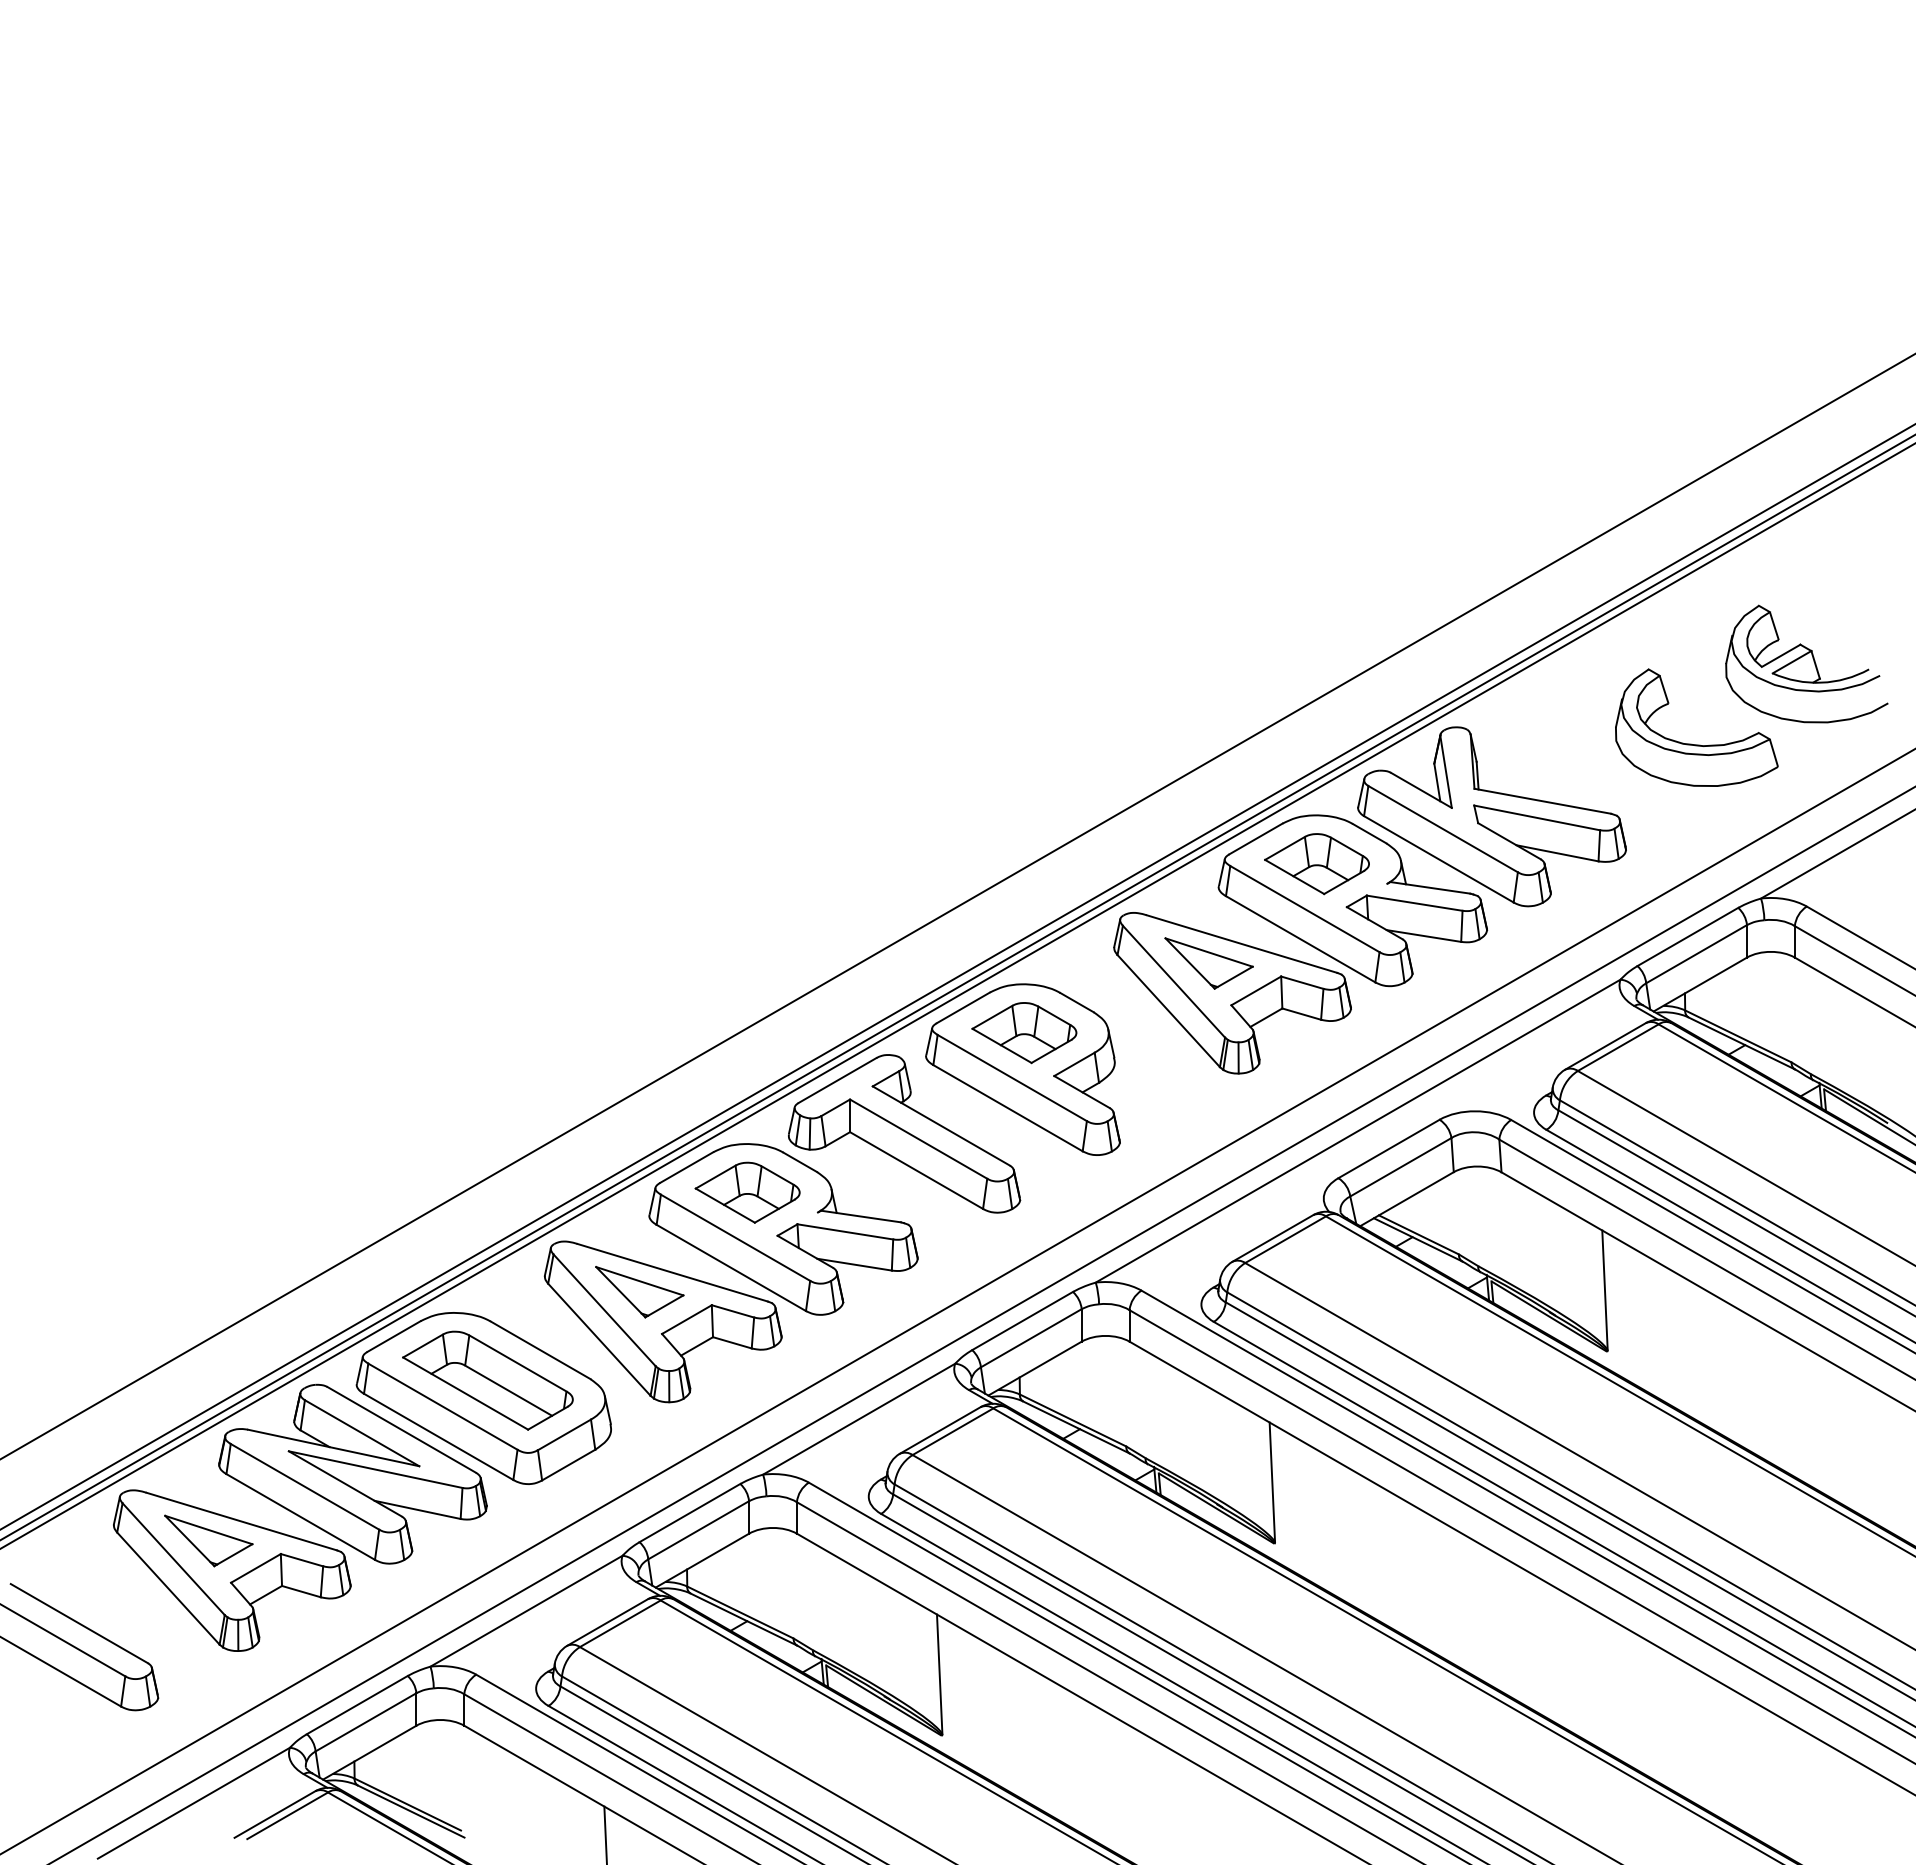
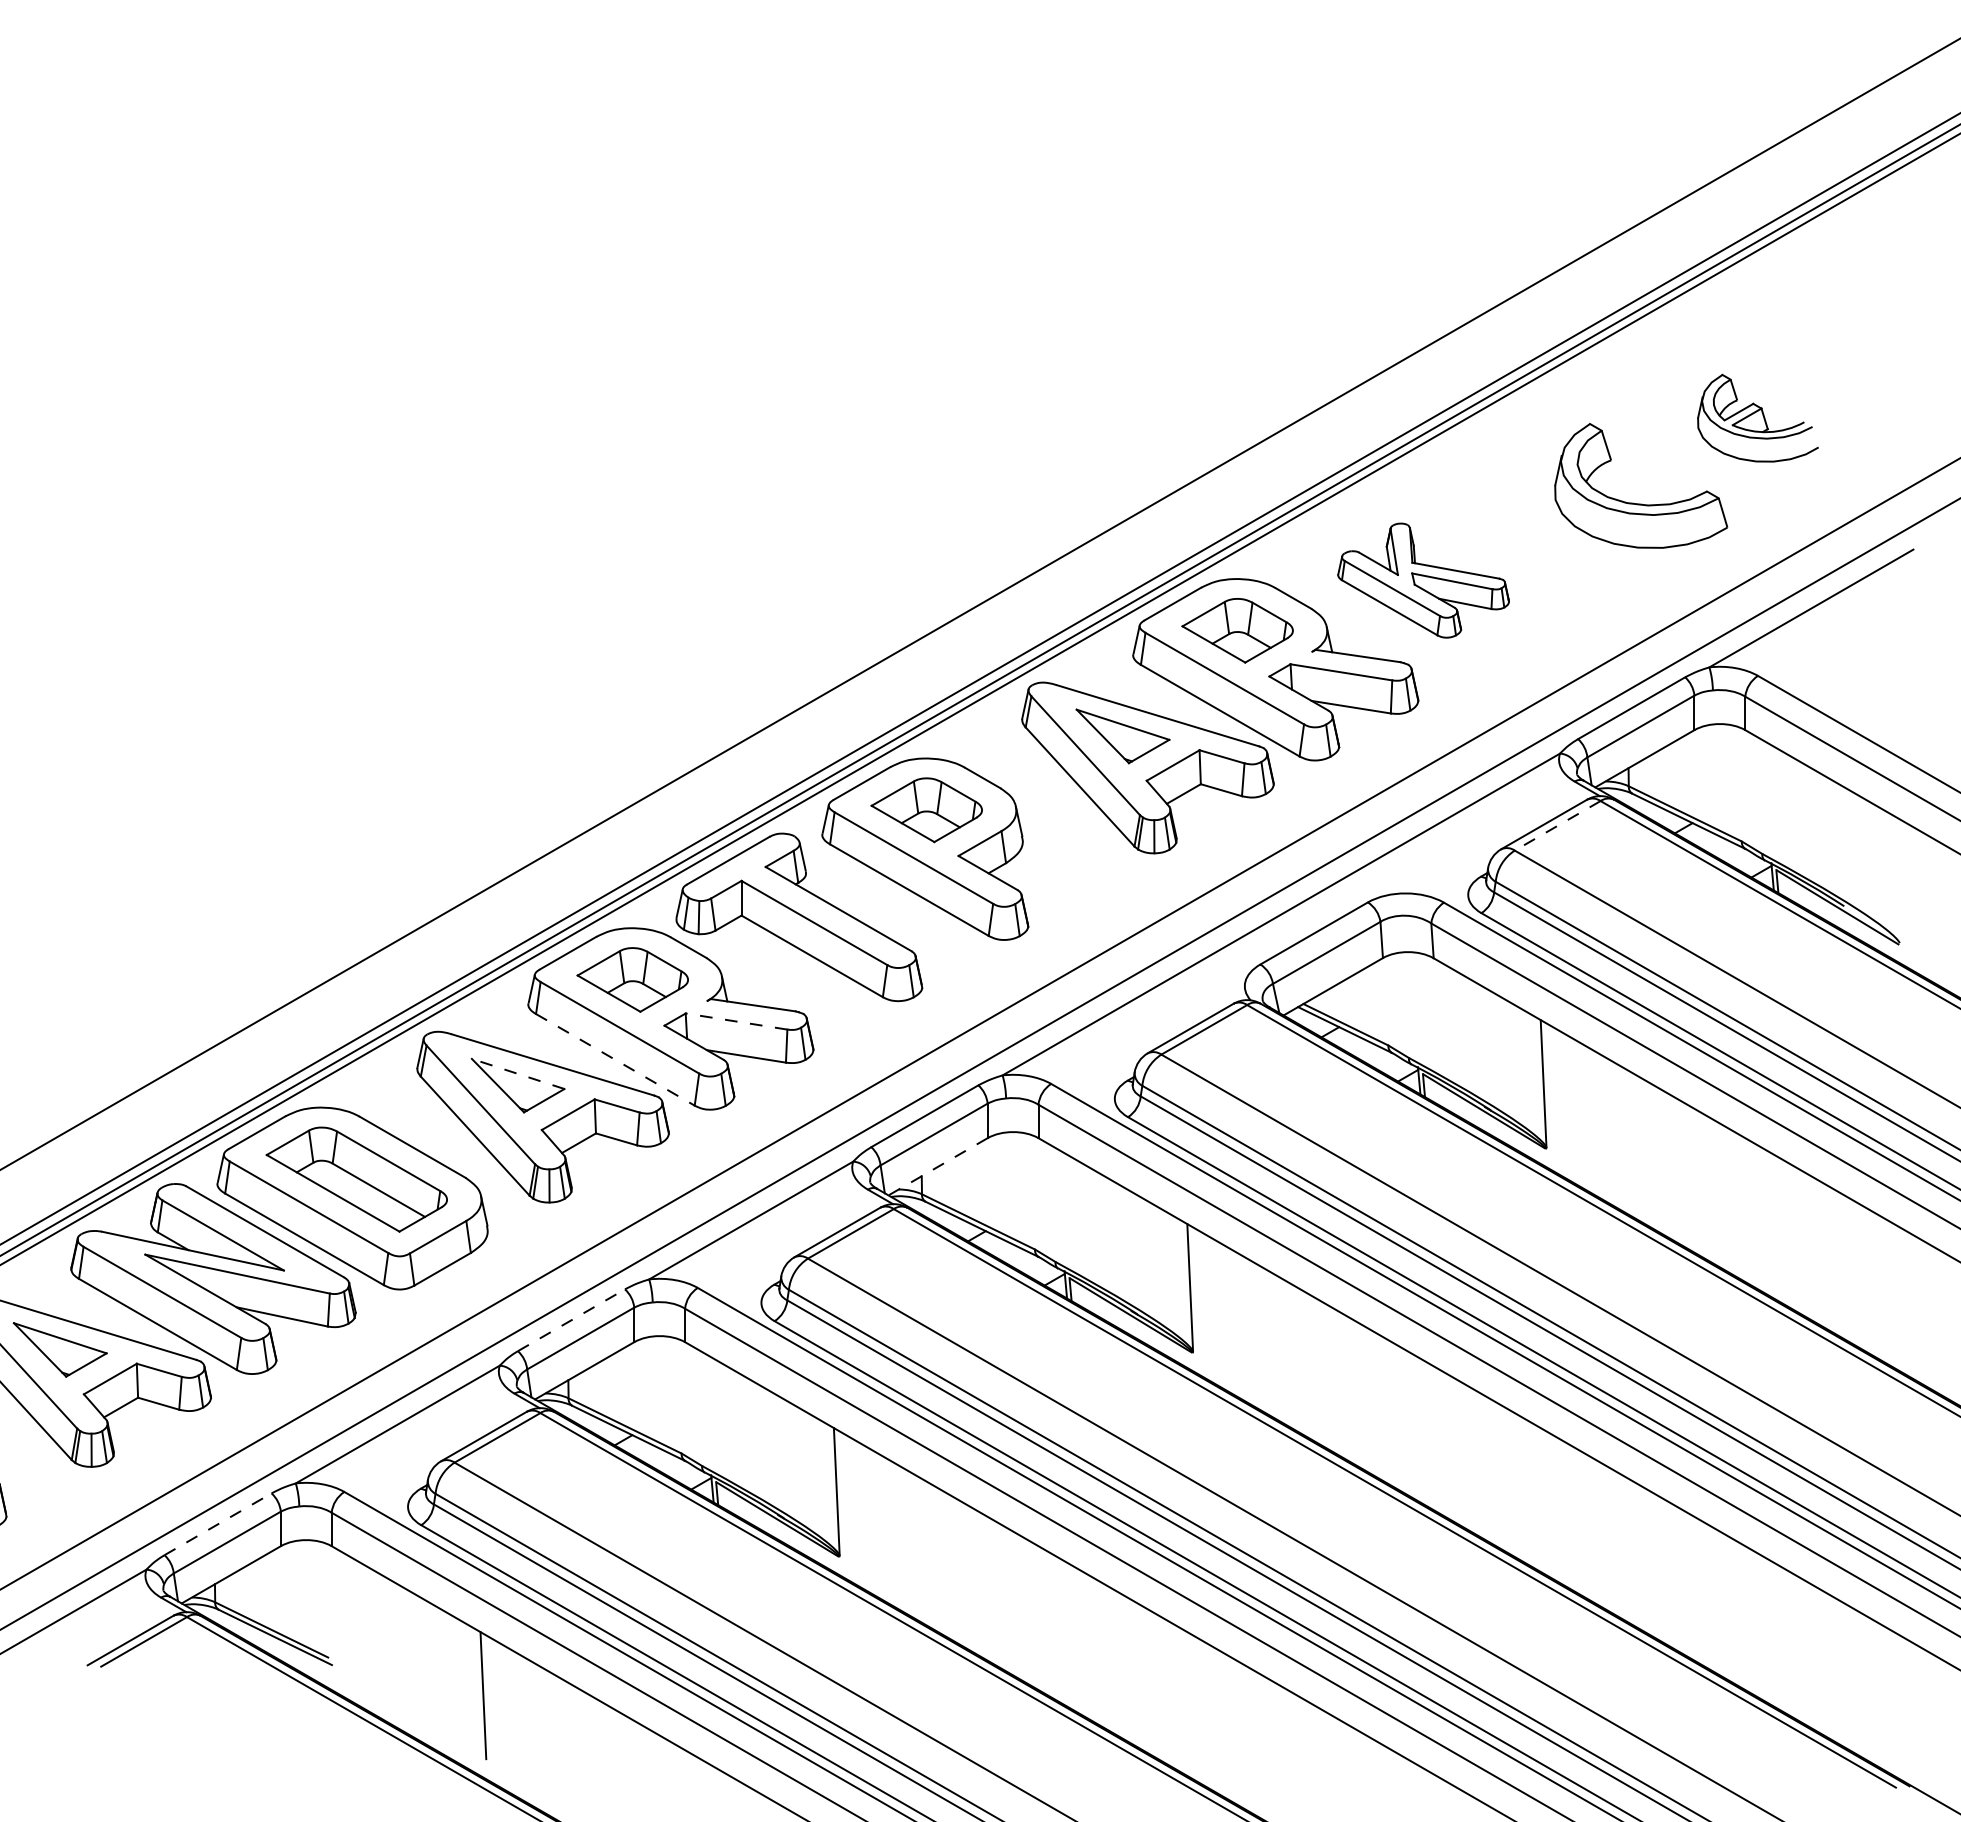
part: (1806, 663) -> (1757, 417), size x0.7
part: (1491, 816) -> (1423, 580), size x0.6
line: (1618, 1047) -> (1557, 825), solid -> dashed
line: (844, 1231) -> (735, 1021), solid -> dashed
line: (731, 1268) -> (615, 1060), solid -> dashed
line: (639, 1281) -> (517, 1074), solid -> dashed
line: (1035, 1368) -> (938, 1166), solid -> dashed
line: (690, 1512) -> (572, 1319), solid -> dashed
line: (357, 1704) -> (218, 1523), solid -> dashed

